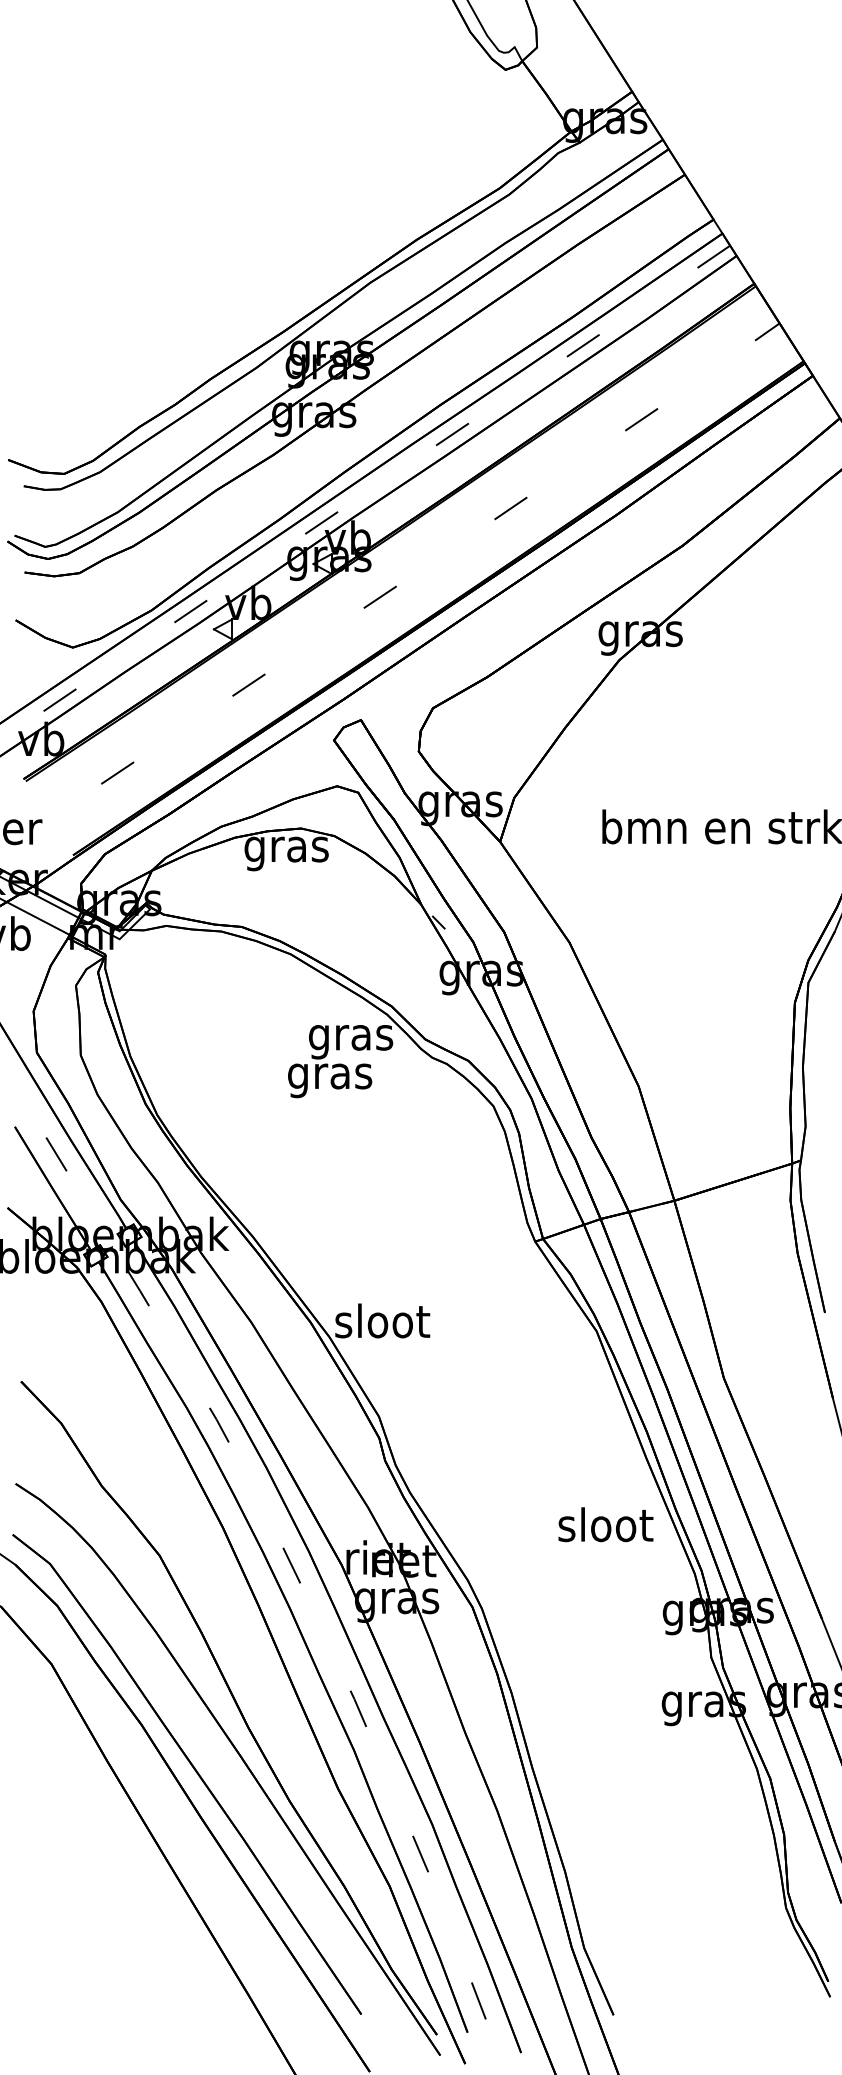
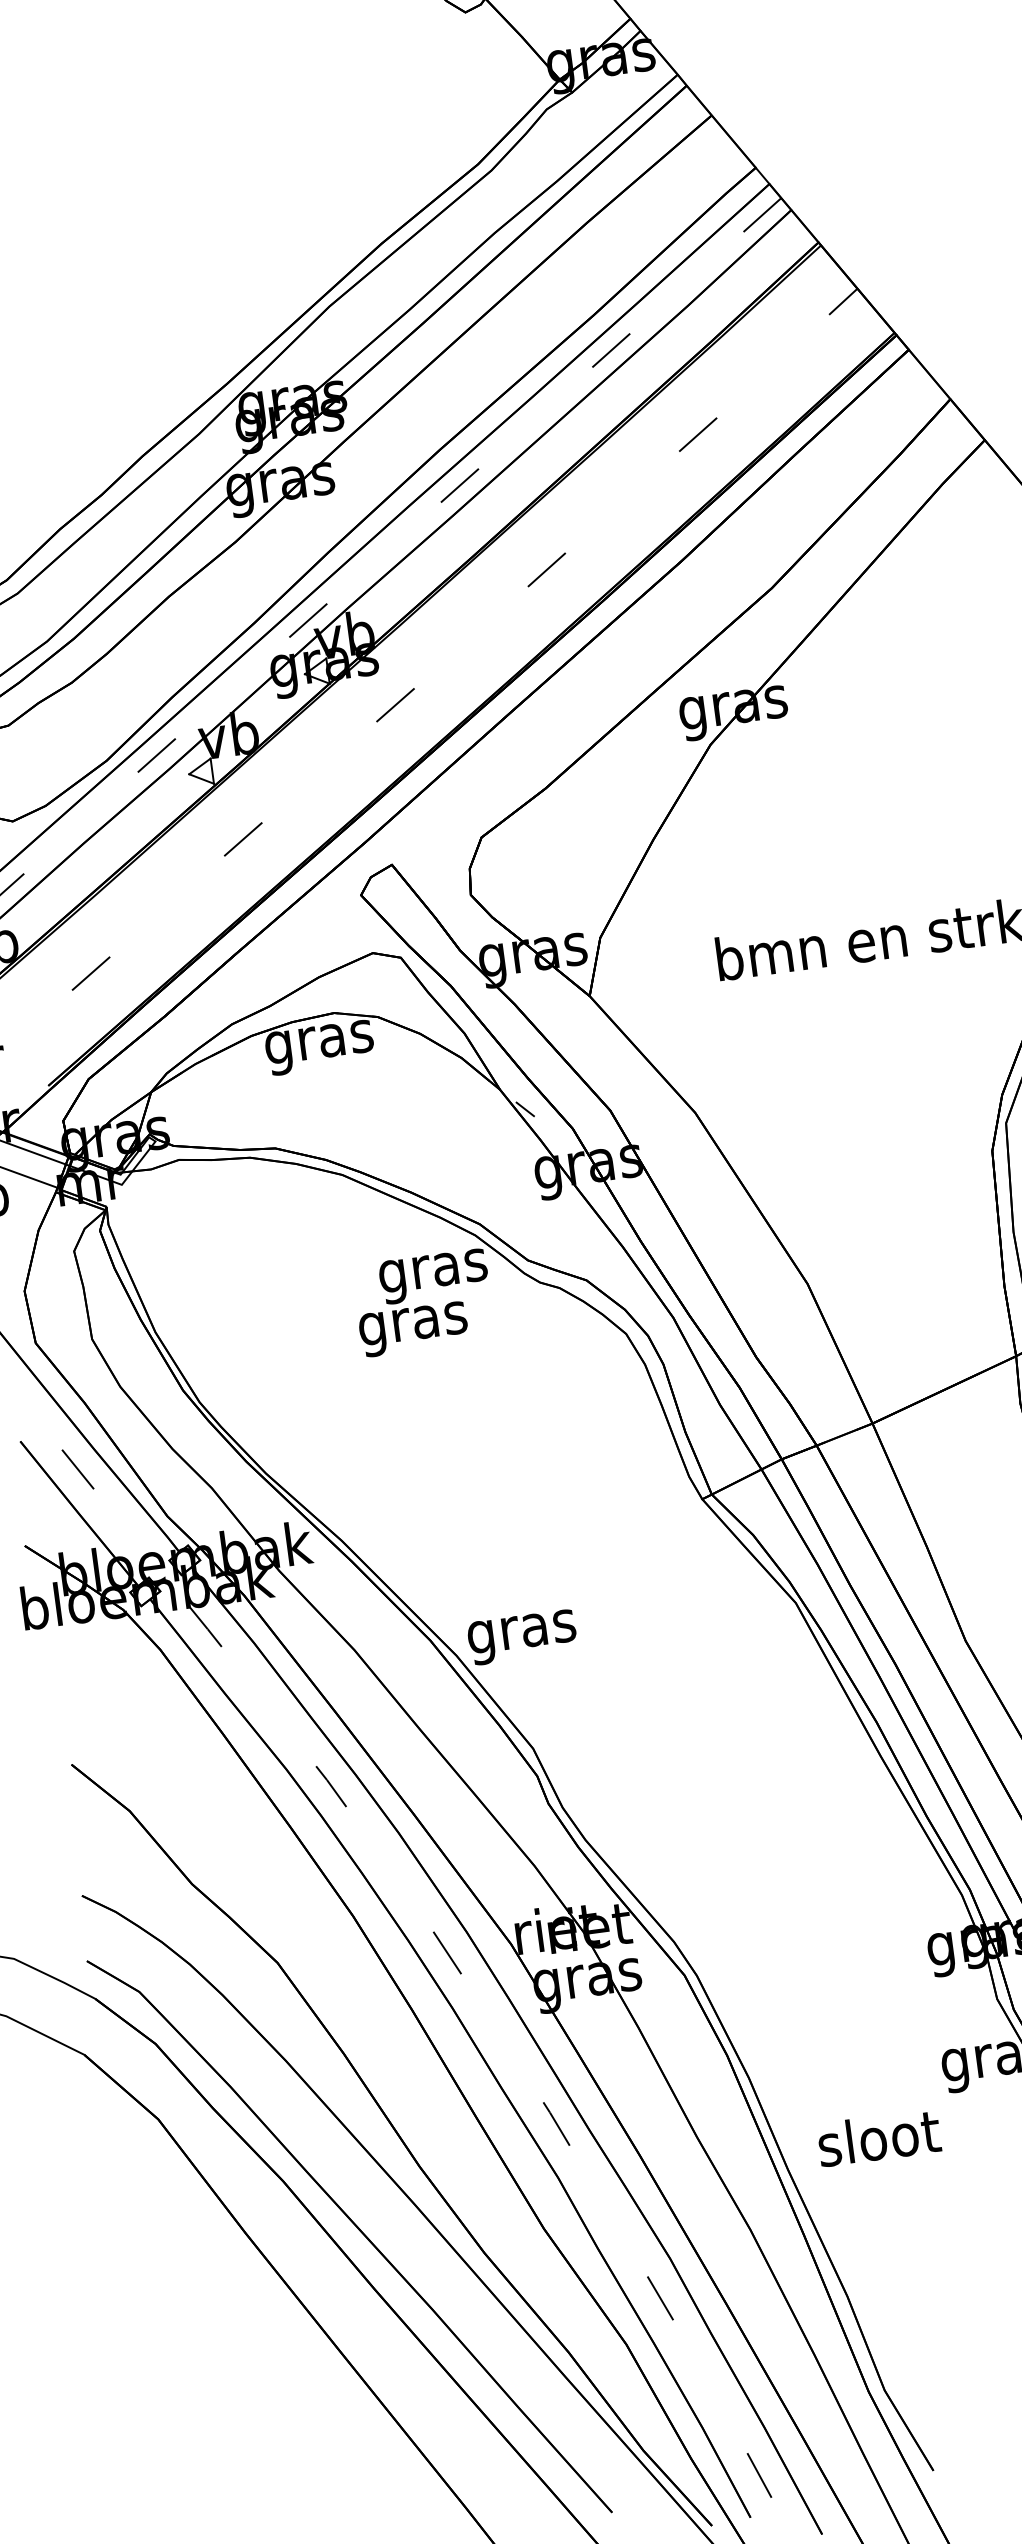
text: (382, 1325) -> (522, 1631), sloot -> gras
text: (605, 1524) -> (878, 2137), moved

